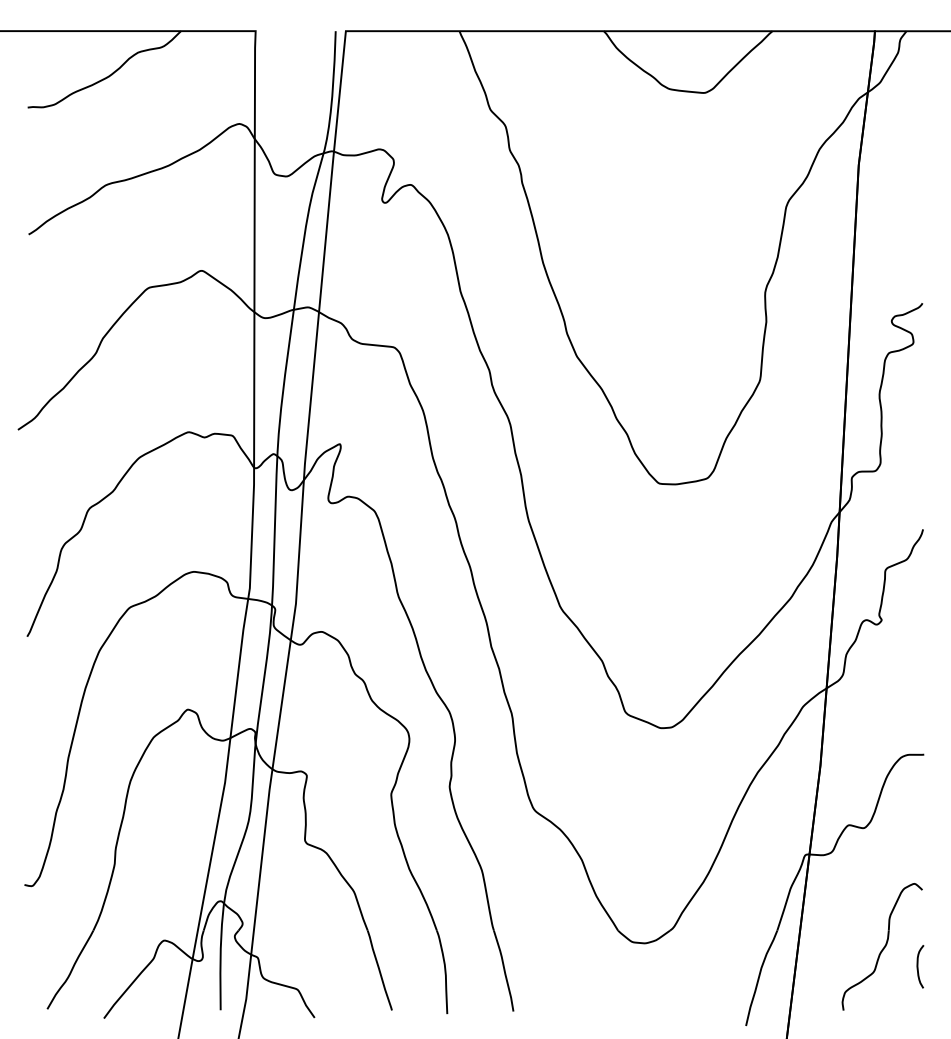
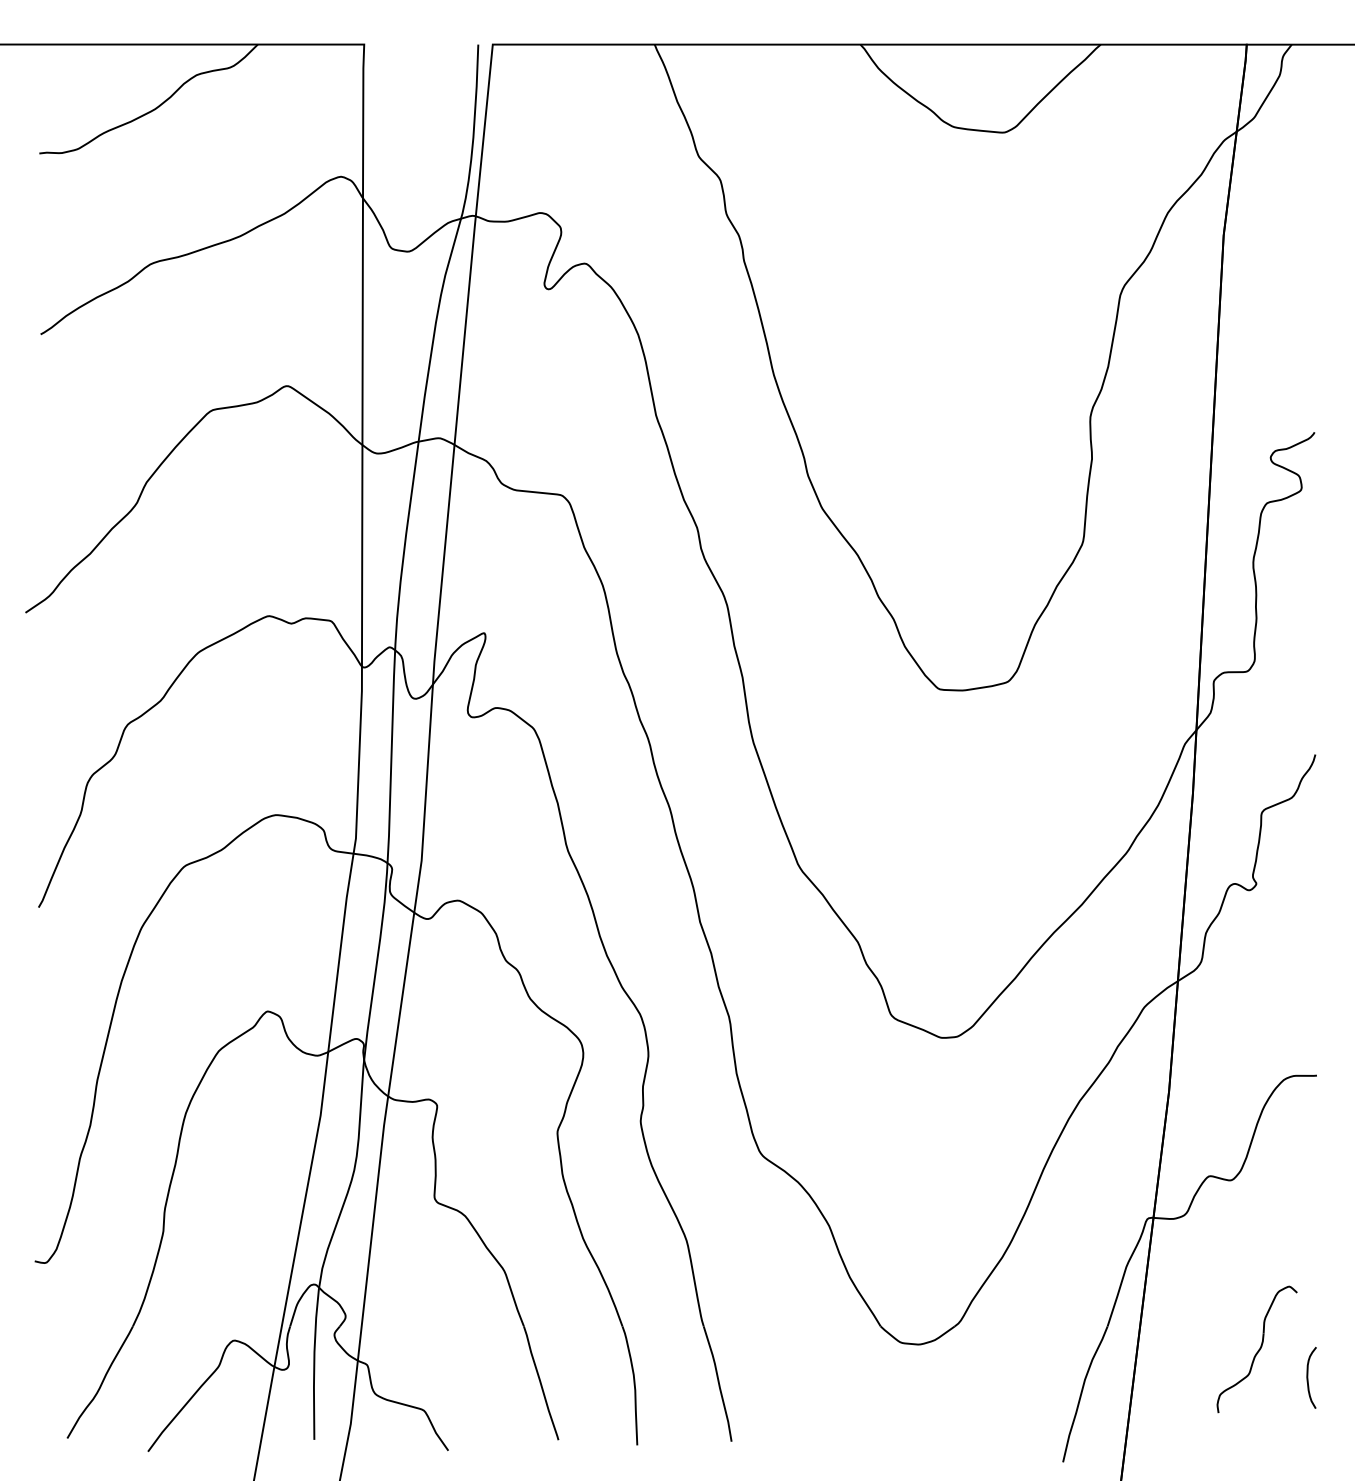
part: (881, 946) -> (1256, 1349), size x0.7

